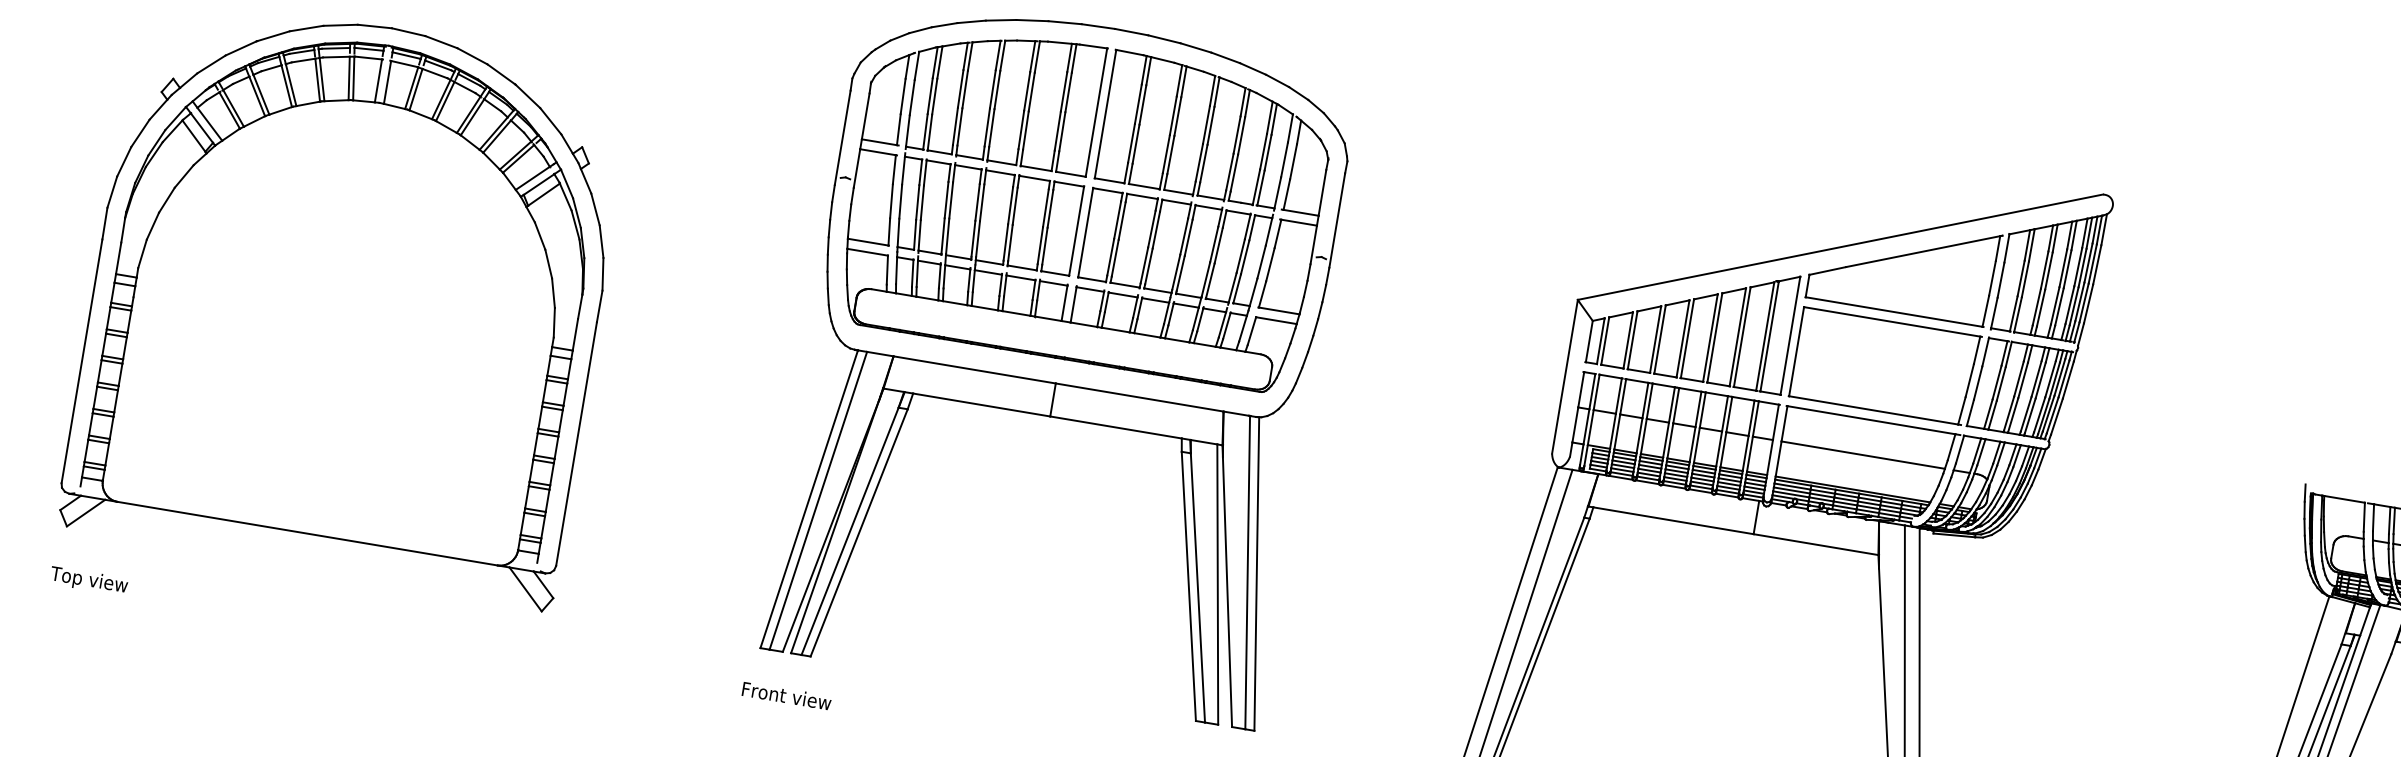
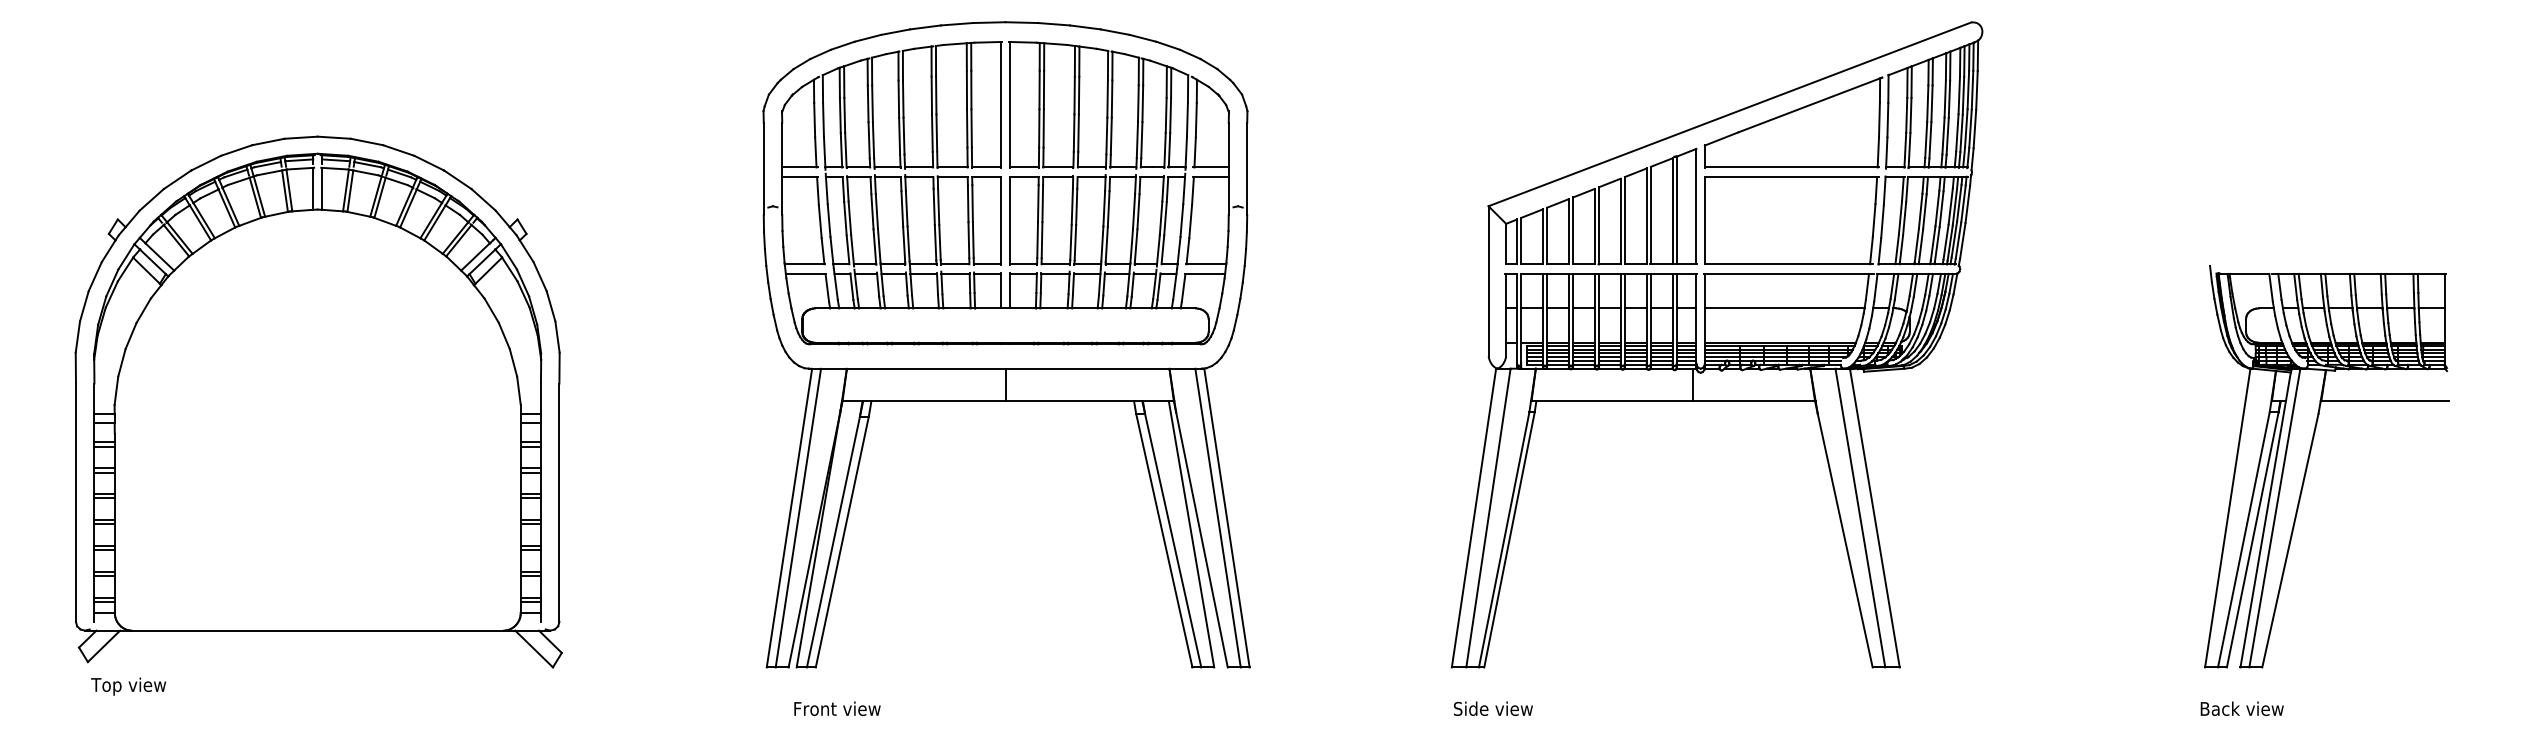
text: (88, 581) -> (128, 686), moved
text: (786, 695) -> (837, 708), moved

